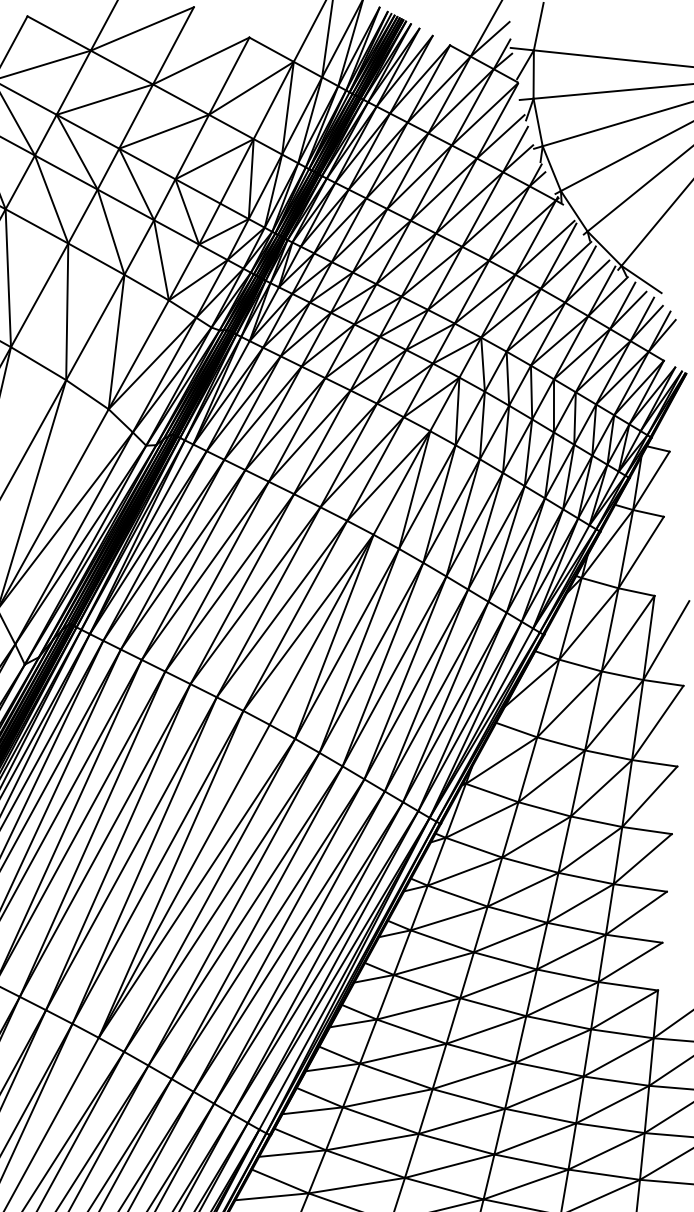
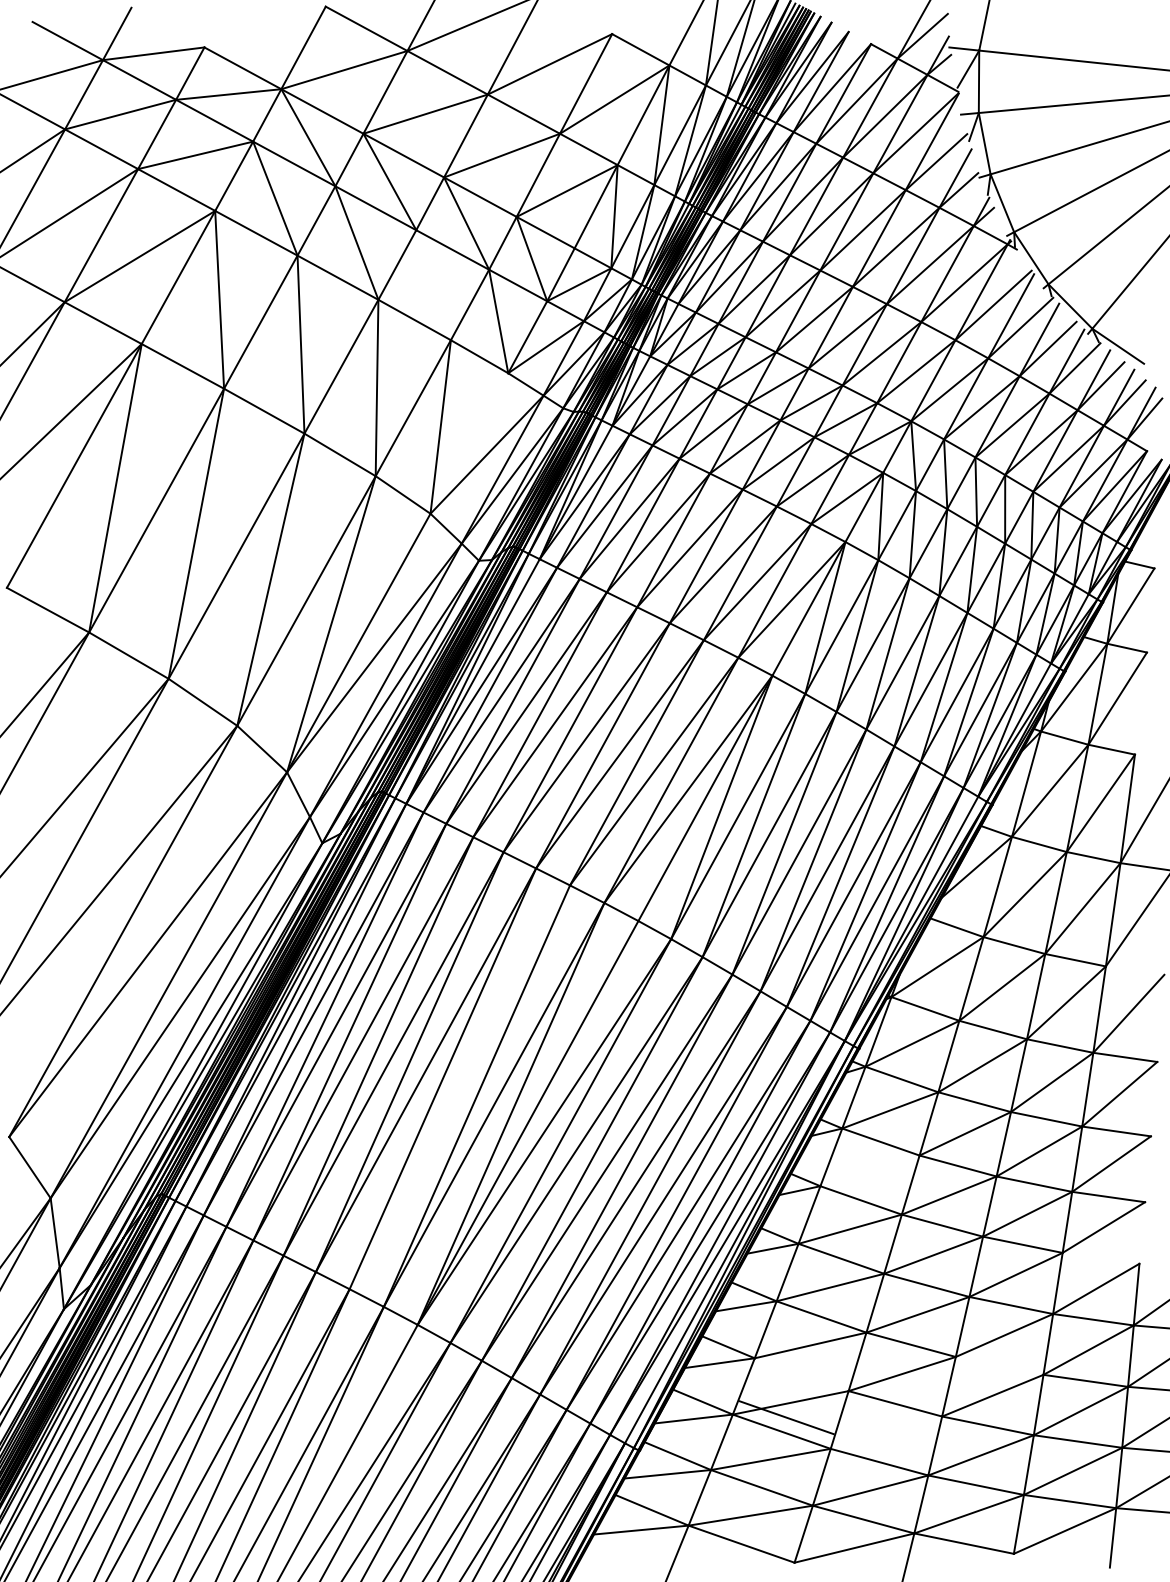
line: (110, 232) -> (433, 285), removed
line: (138, 354) -> (469, 443), removed
line: (654, 763) -> (1134, 970), removed
line: (131, 853) -> (459, 1087), removed
line: (448, 918) -> (869, 1170), removed
line: (627, 985) -> (1100, 1257), removed
line: (549, 1069) -> (999, 1365), removed
line: (396, 1076) -> (786, 1417), moved
line: (462, 1121) -> (886, 1432), removed

